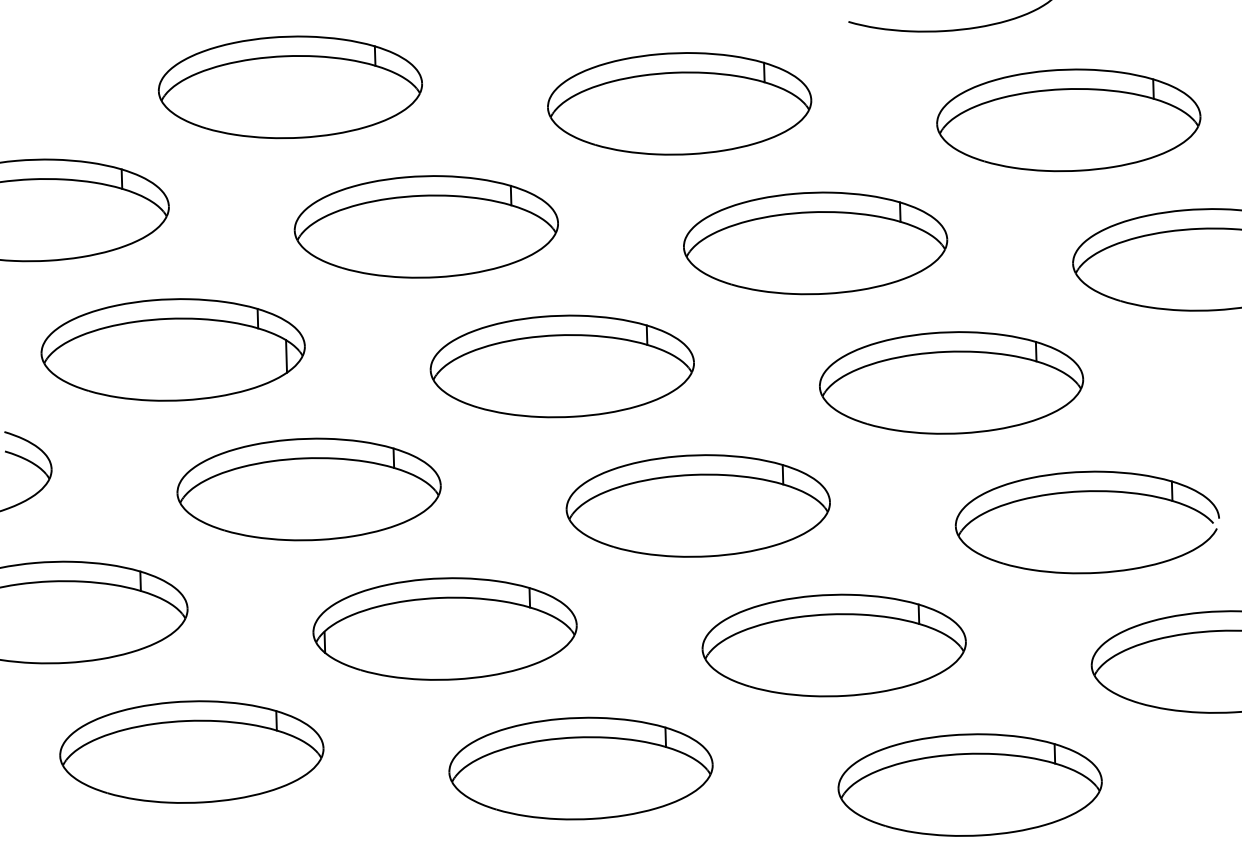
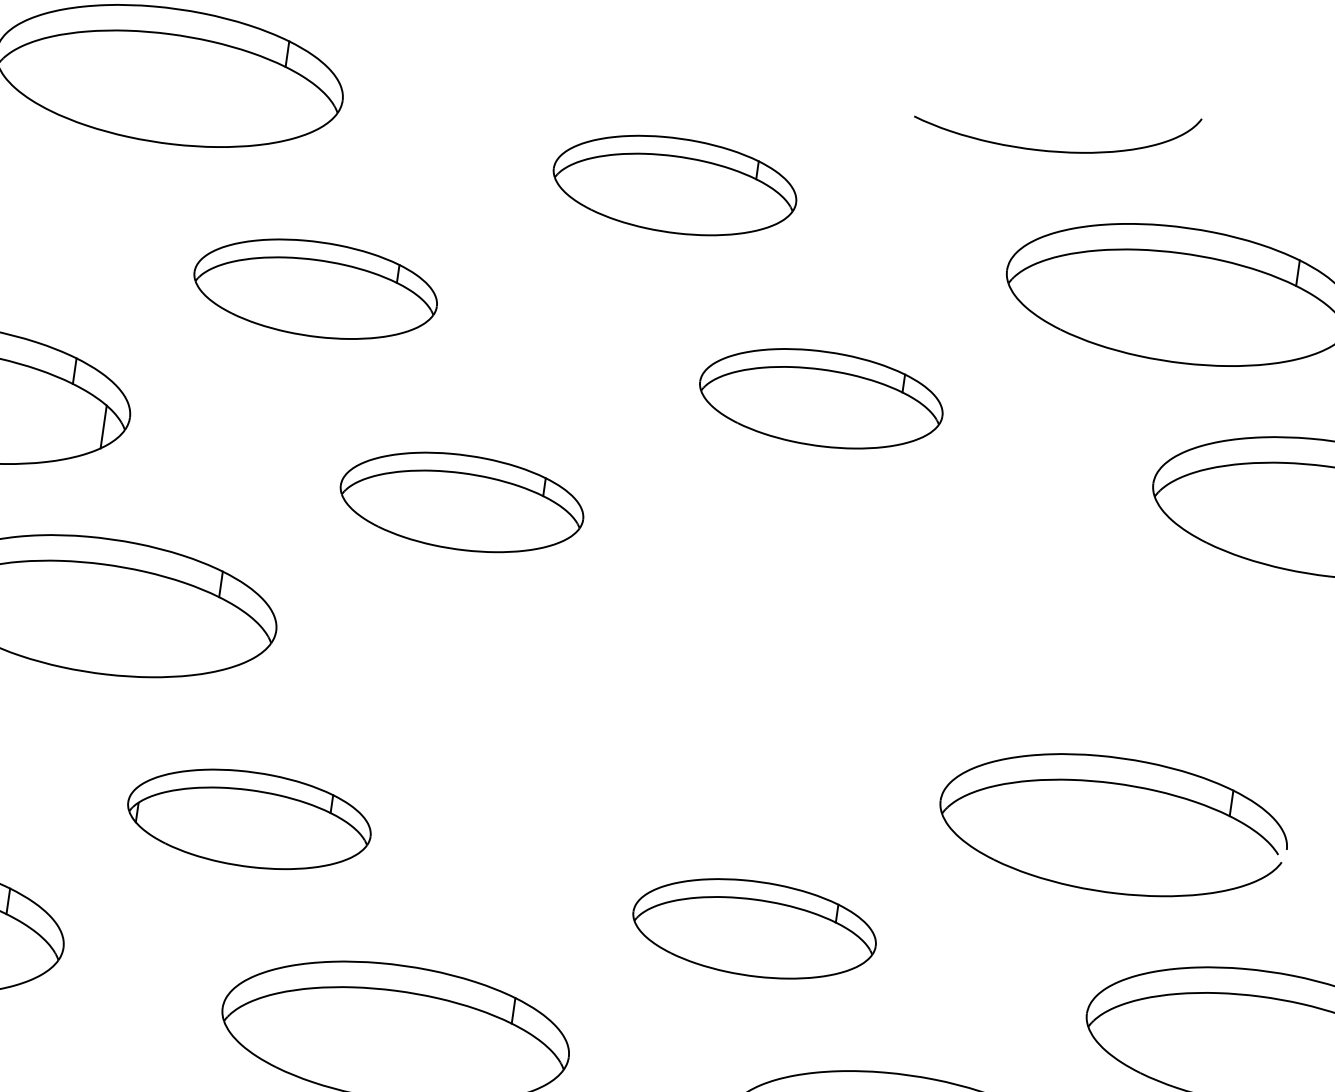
part: (679, 103) -> (674, 184), size x0.7
part: (425, 226) -> (314, 288), size x0.7
part: (815, 243) -> (821, 398), size x0.7
part: (561, 366) -> (461, 502), size x0.7
part: (951, 382) -> (967, 611), removed
part: (697, 505) -> (607, 714), removed
part: (444, 628) -> (248, 818), size x0.7
part: (833, 645) -> (753, 928), size x0.7

